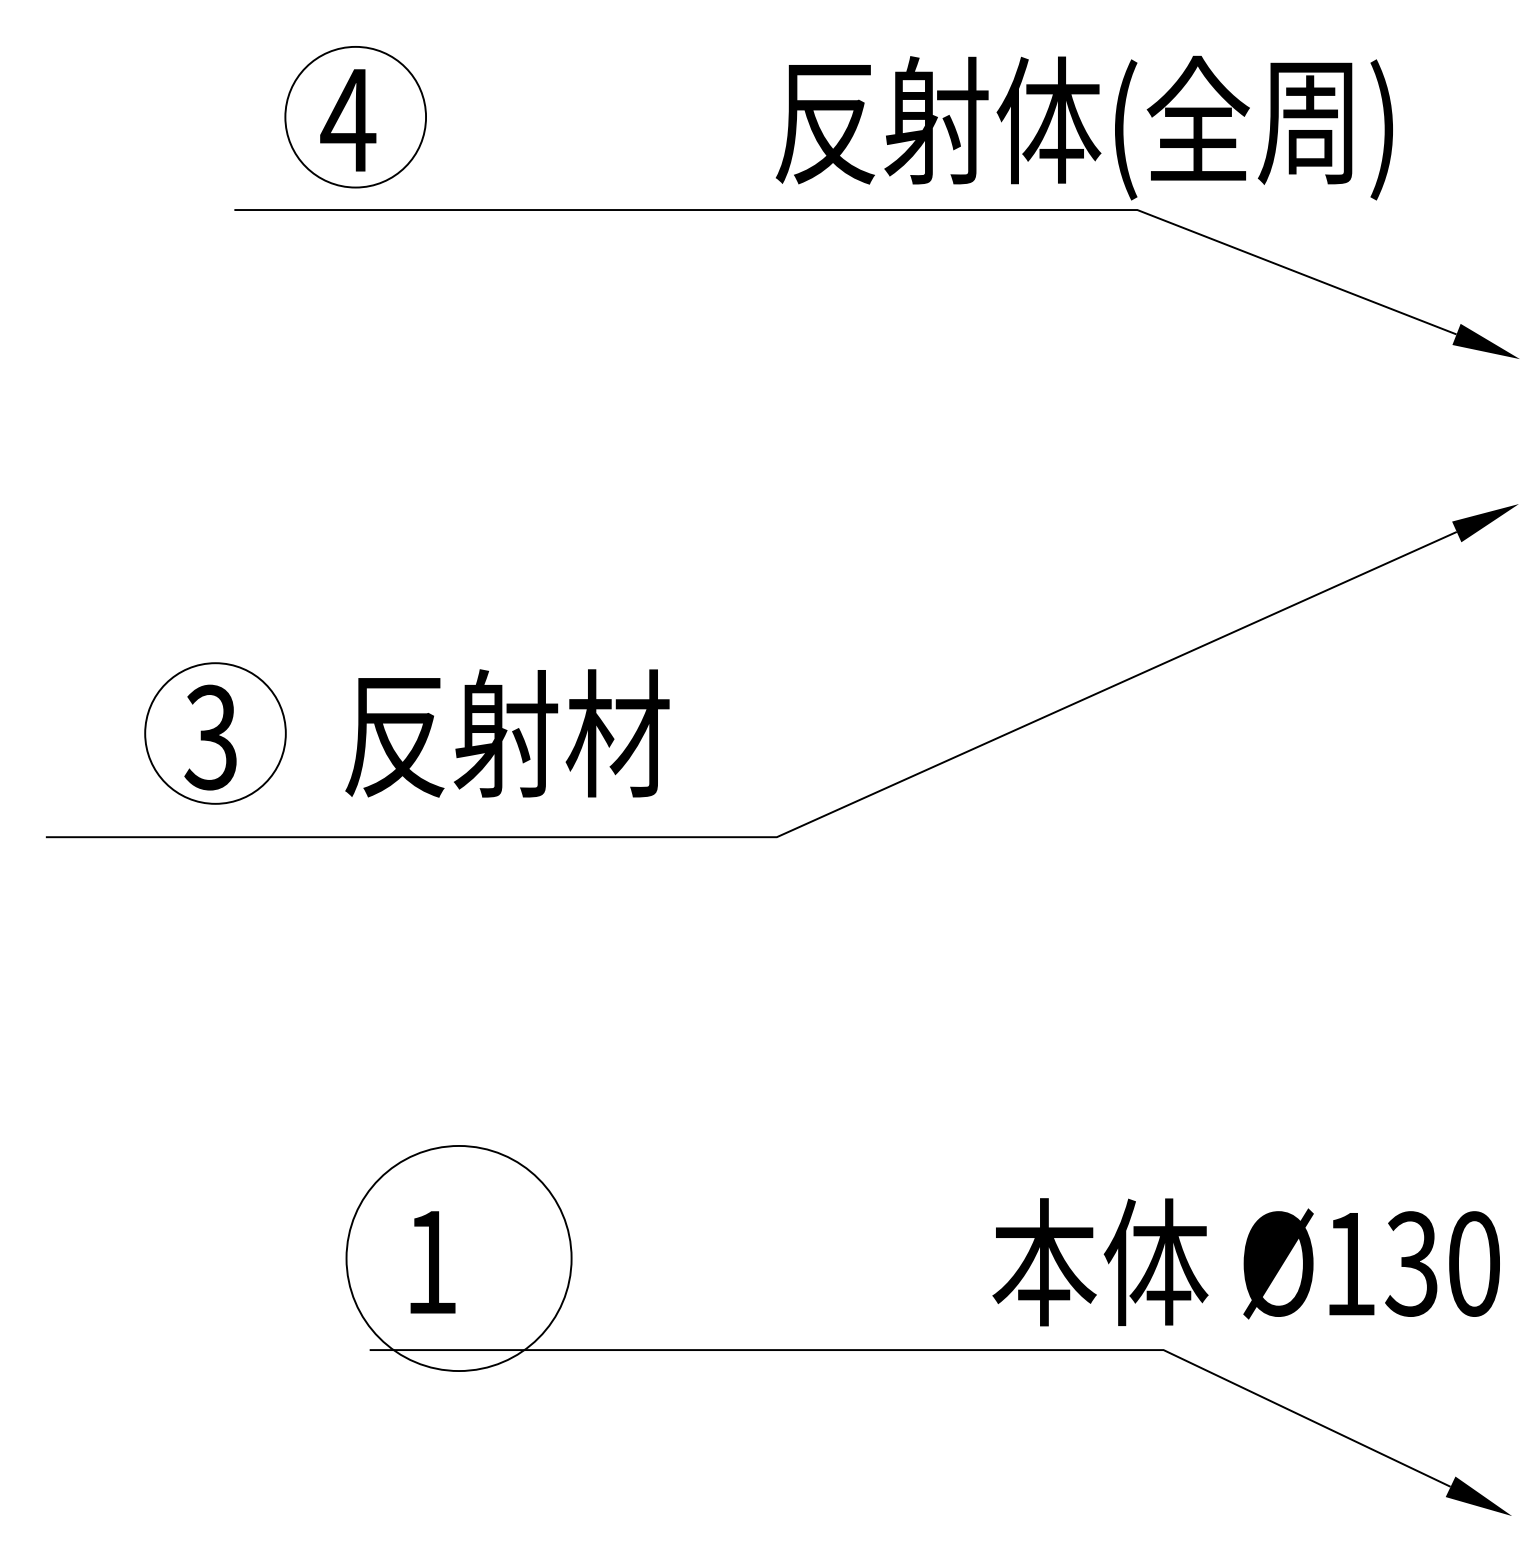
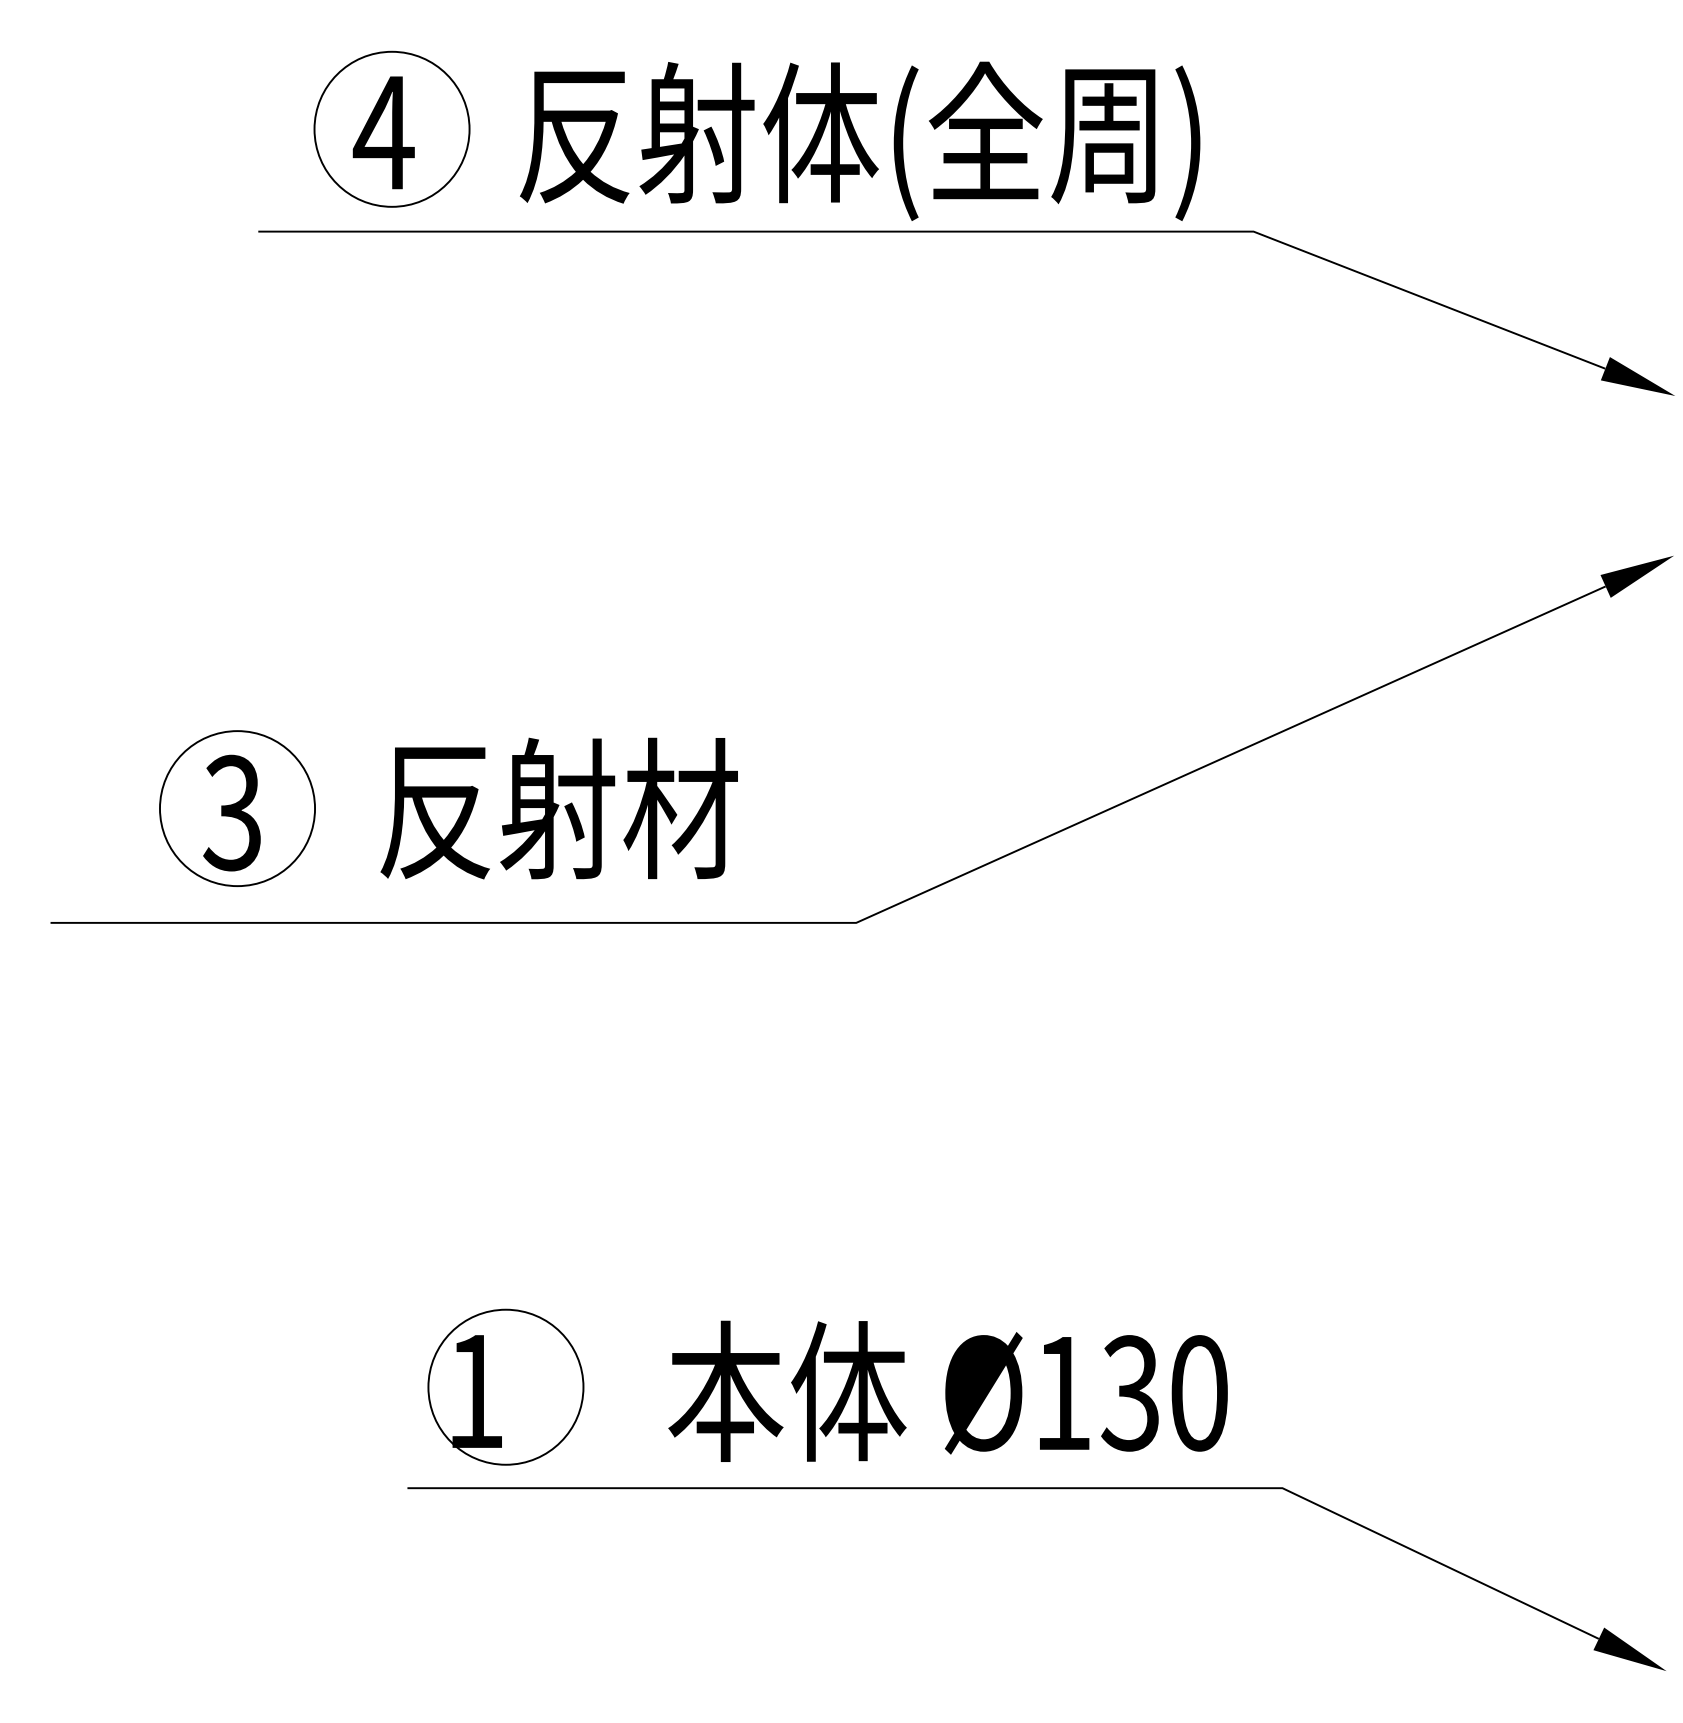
text: (1083, 127) -> (859, 140), moved
circle: (458, 1258) -> (505, 1387), size x0.62
text: (1245, 1262) -> (947, 1391), moved

